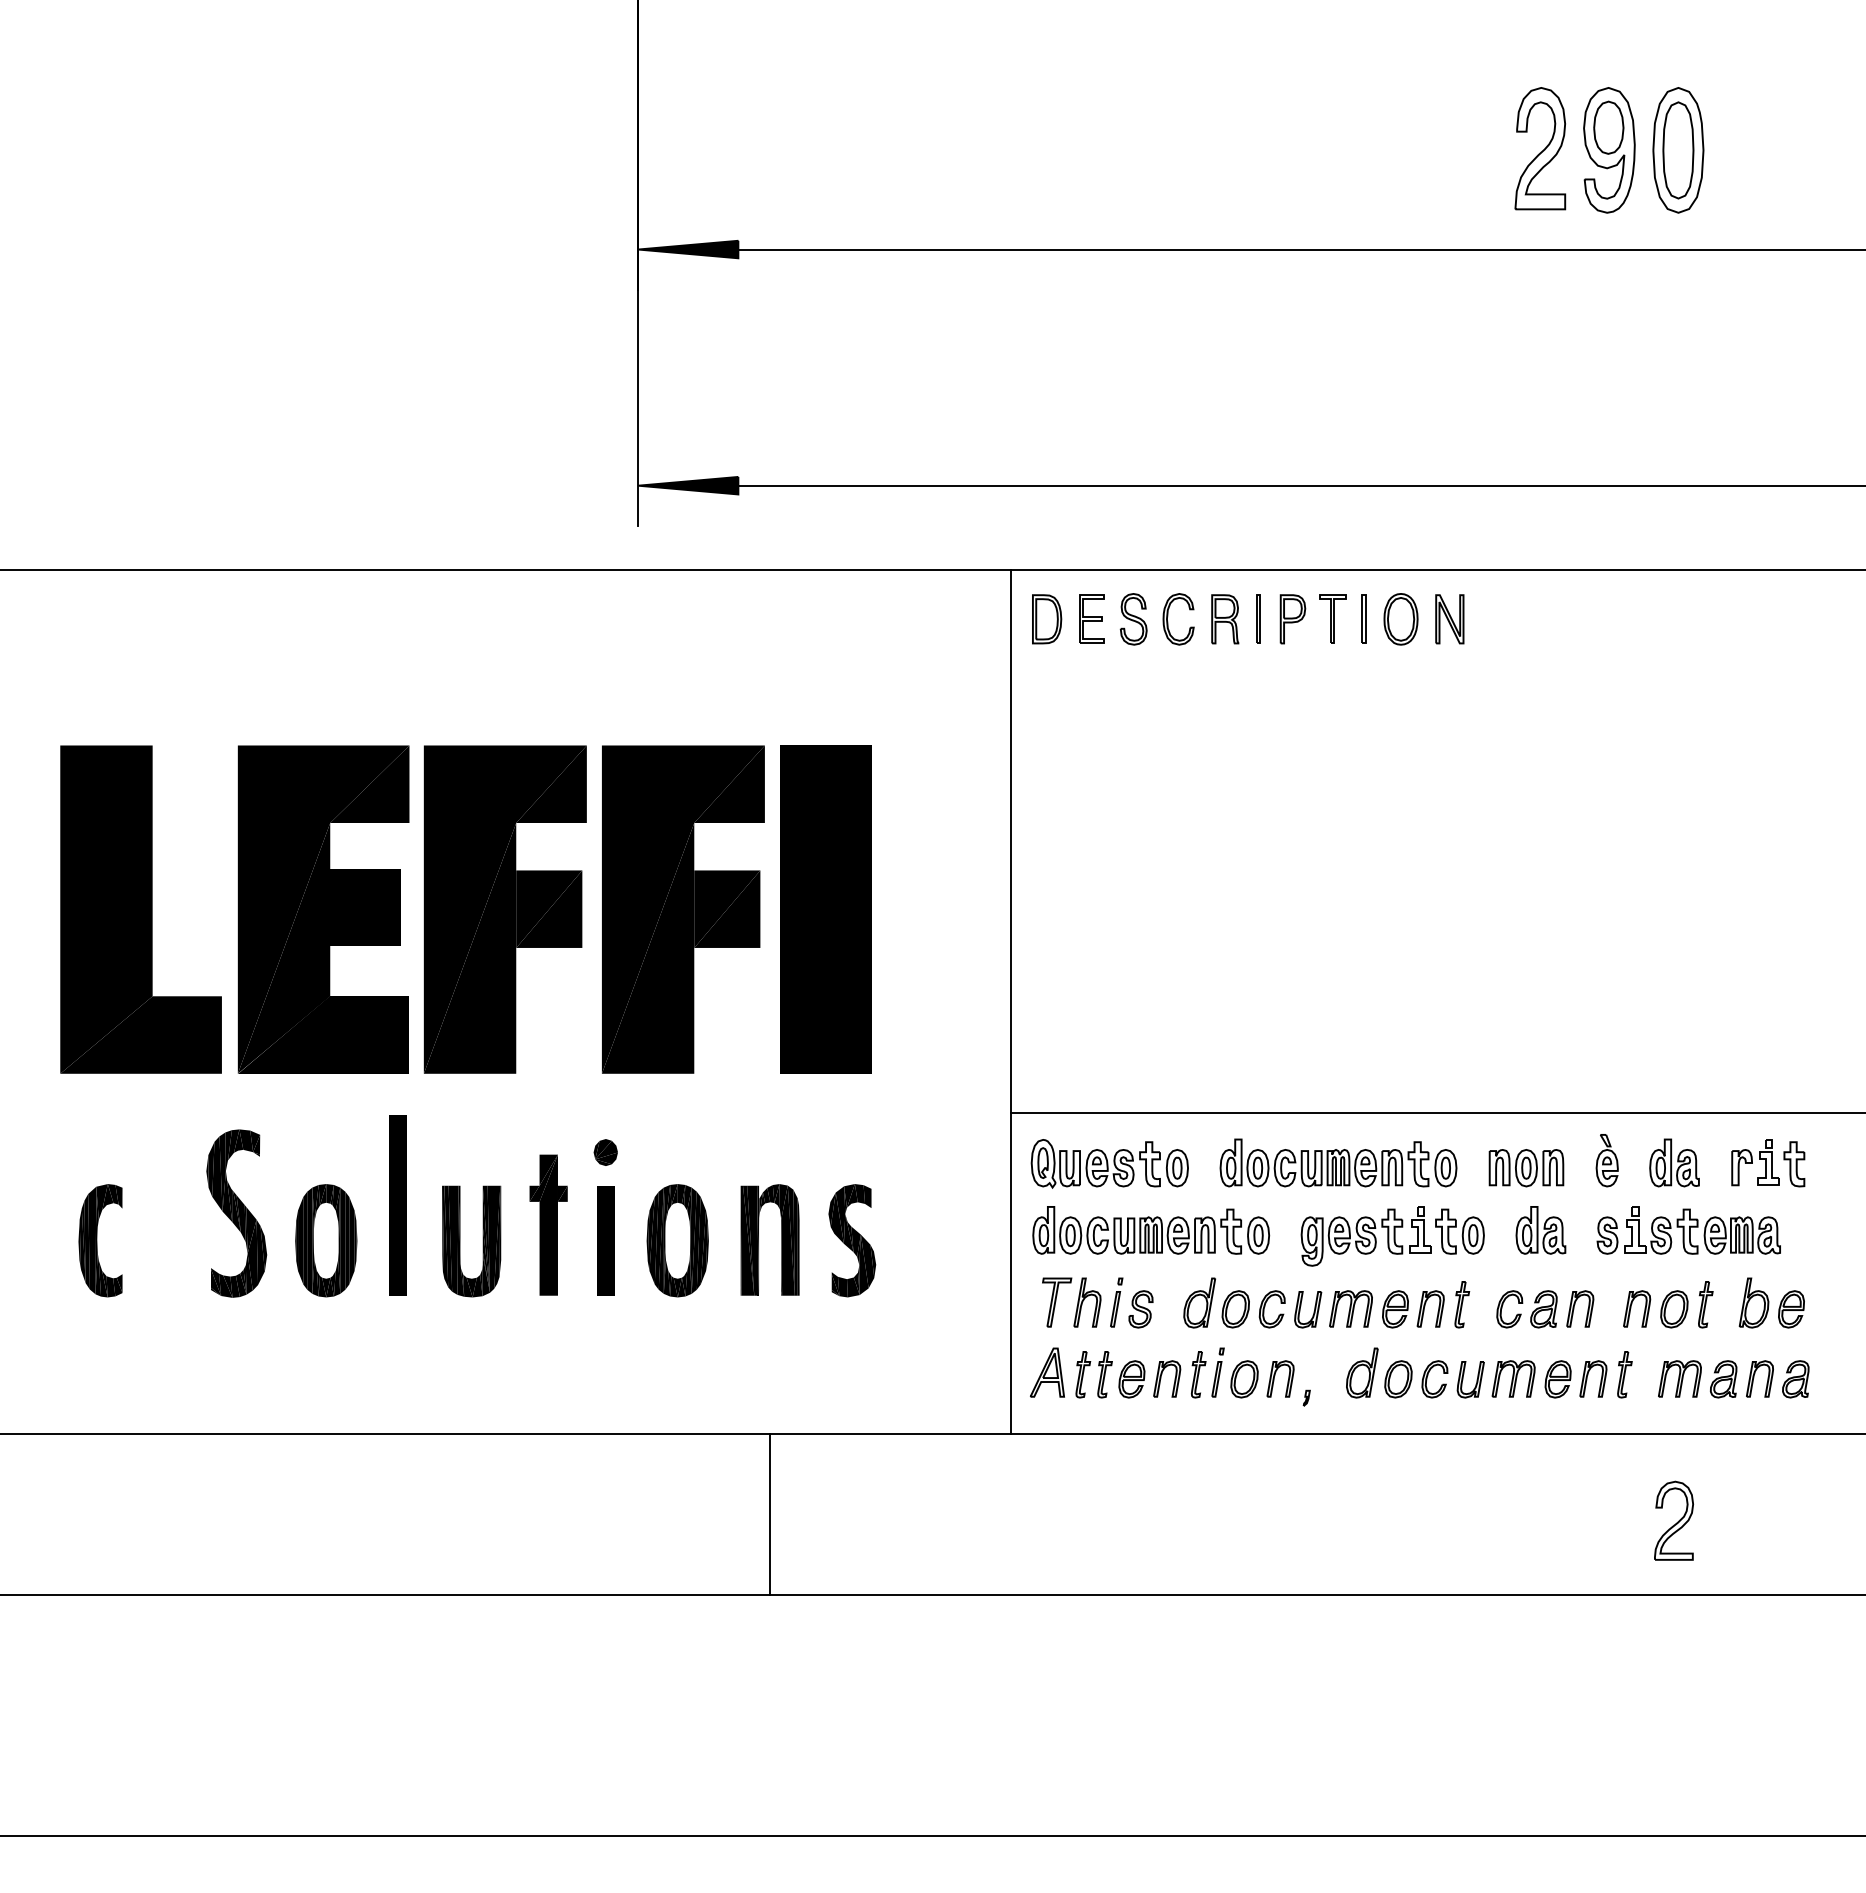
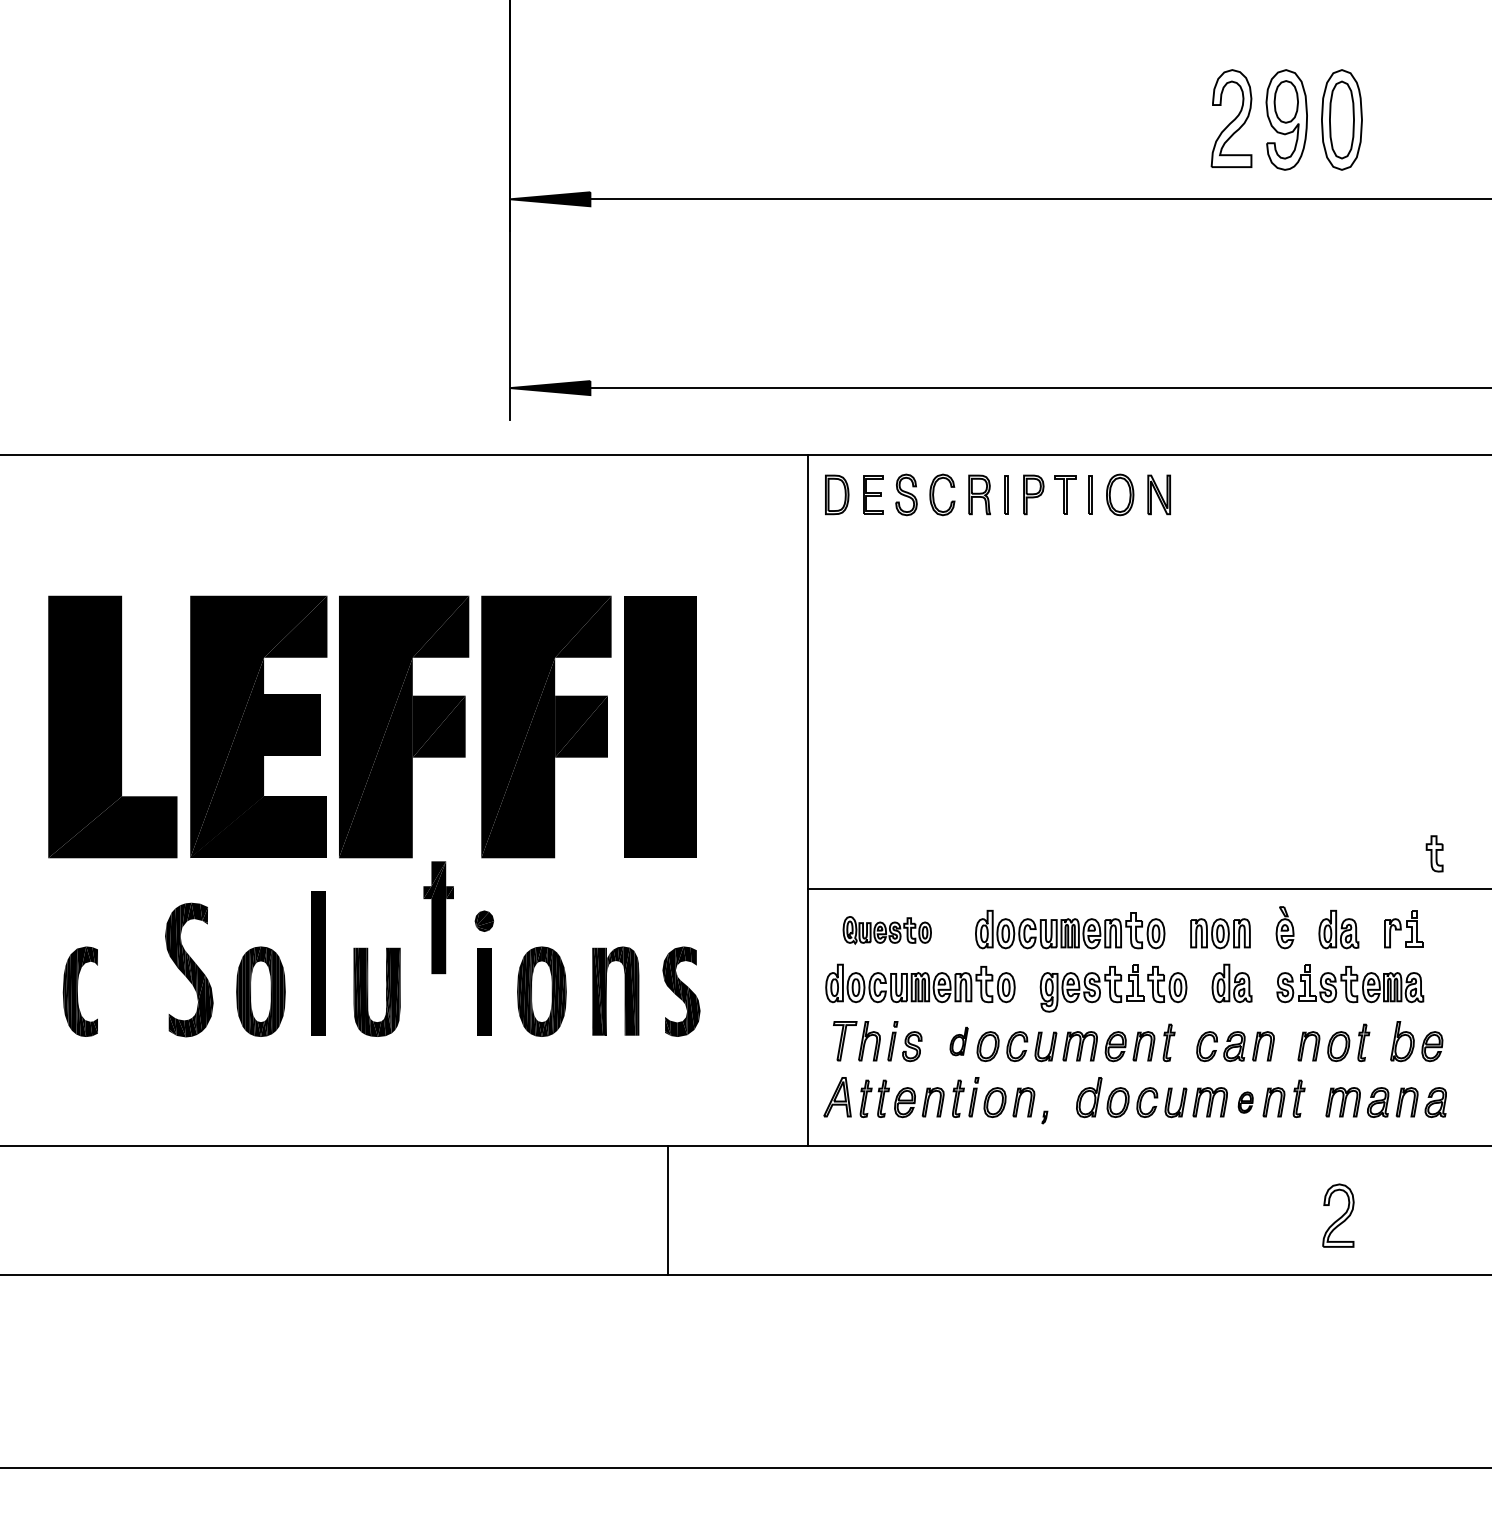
part: (1109, 1163) -> (887, 929), size x0.7
part: (1794, 1164) -> (1434, 854), moved
part: (548, 1224) -> (438, 917), moved
part: (1199, 1302) -> (959, 1041), size x0.7
part: (1557, 1379) -> (1245, 1102), size x0.7
line: (769, 1514) -> (668, 1210), moved

